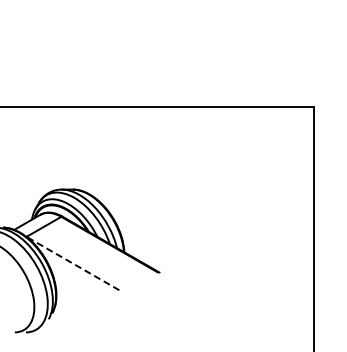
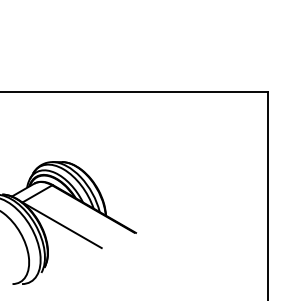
line: (72, 263) -> (61, 225), dashed -> solid

